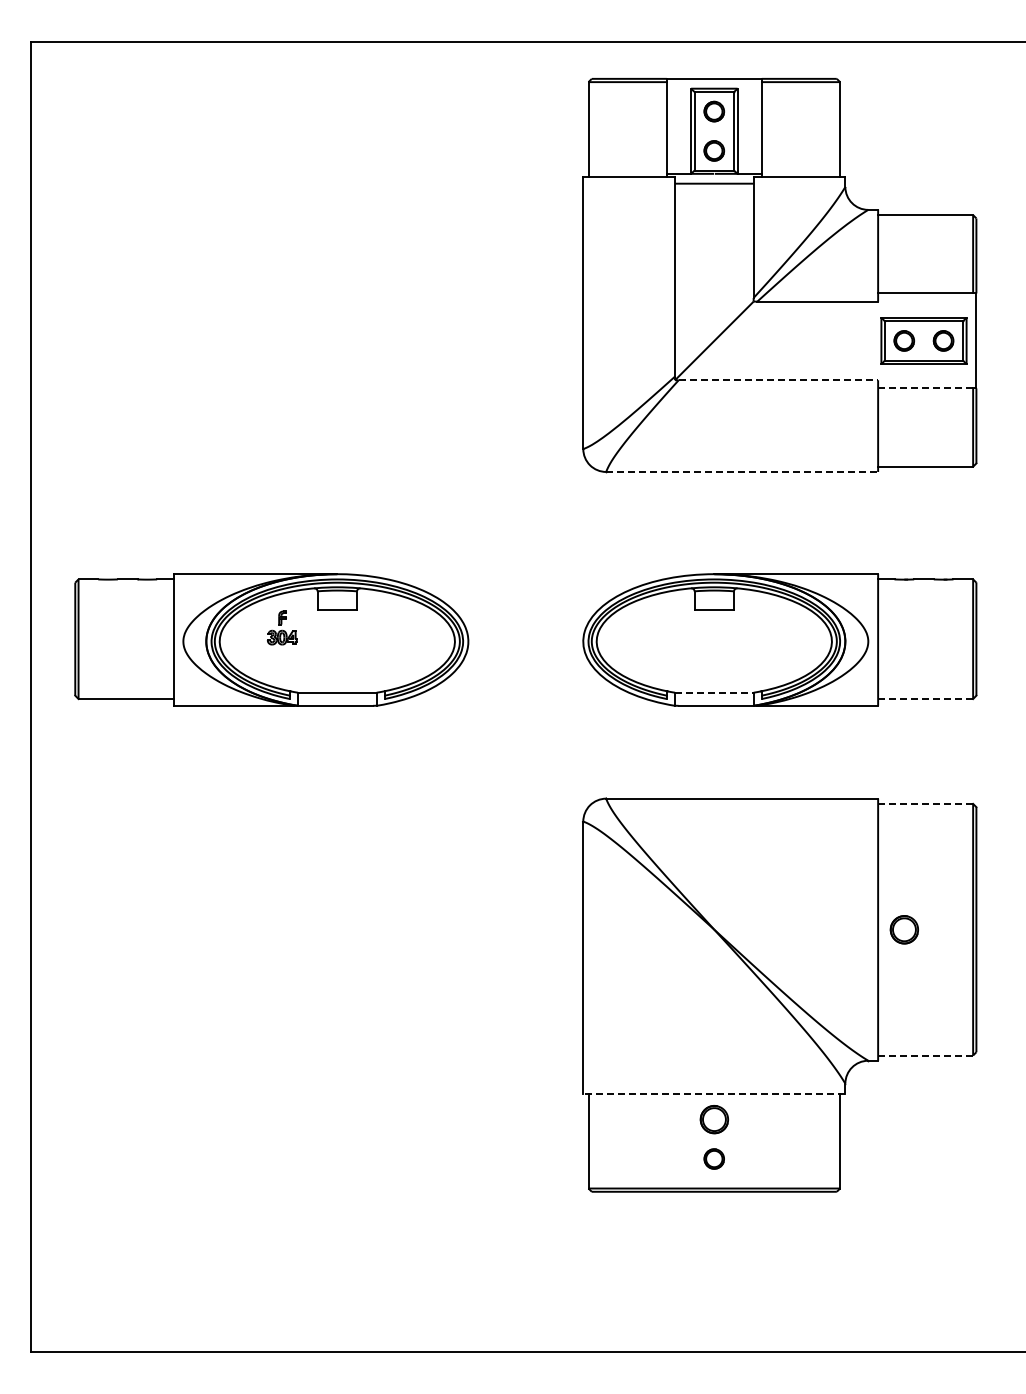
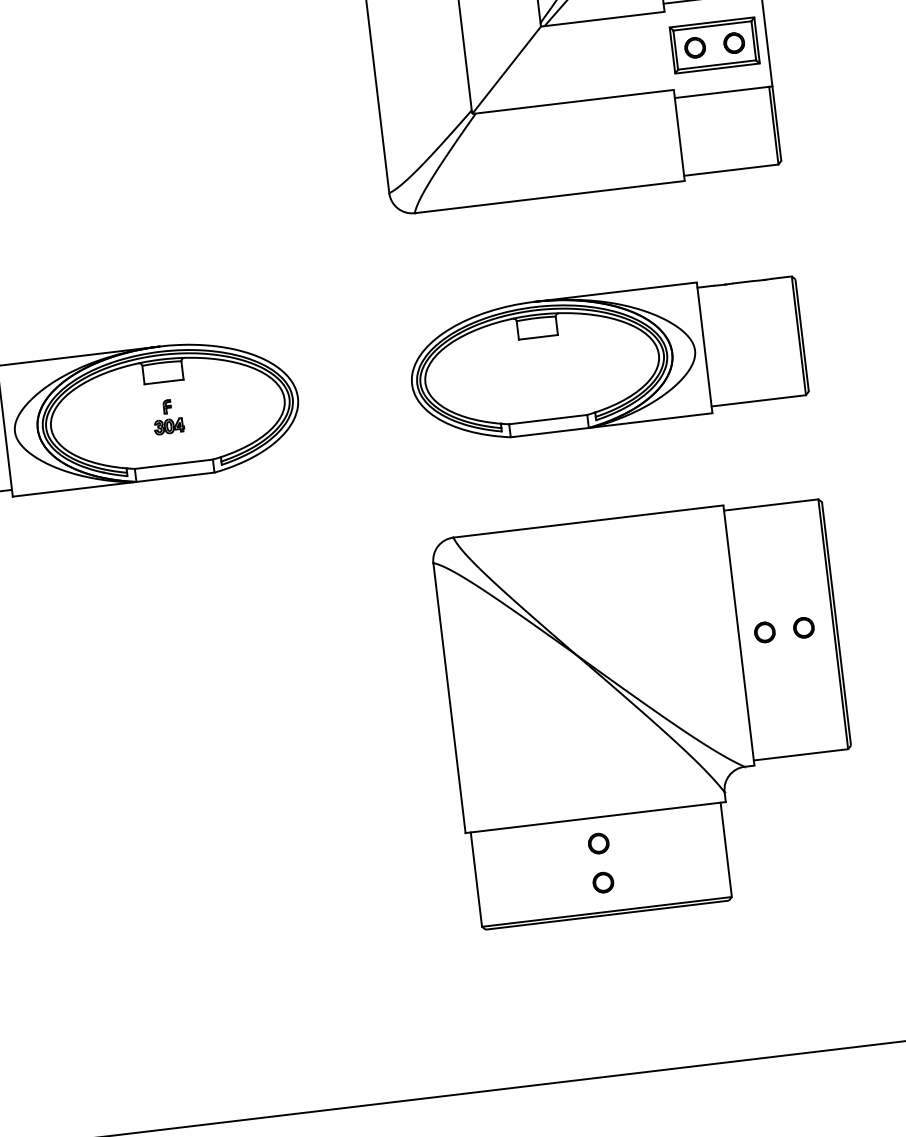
line: (778, 380) -> (574, 101), dashed -> solid
line: (925, 388) -> (721, 92), dashed -> solid
line: (742, 471) -> (550, 196), dashed -> solid
part: (281, 627) -> (167, 416), moved
line: (714, 692) -> (548, 419), dashed -> solid
line: (925, 699) -> (758, 401), dashed -> solid
line: (925, 803) -> (771, 504), dashed -> solid
part: (903, 929) -> (764, 632), size x0.71
part: (943, 929) -> (803, 627), added
line: (925, 1055) -> (800, 754), dashed -> solid
line: (713, 1093) -> (594, 817), dashed -> solid
part: (713, 1119) -> (597, 843), size x0.71

